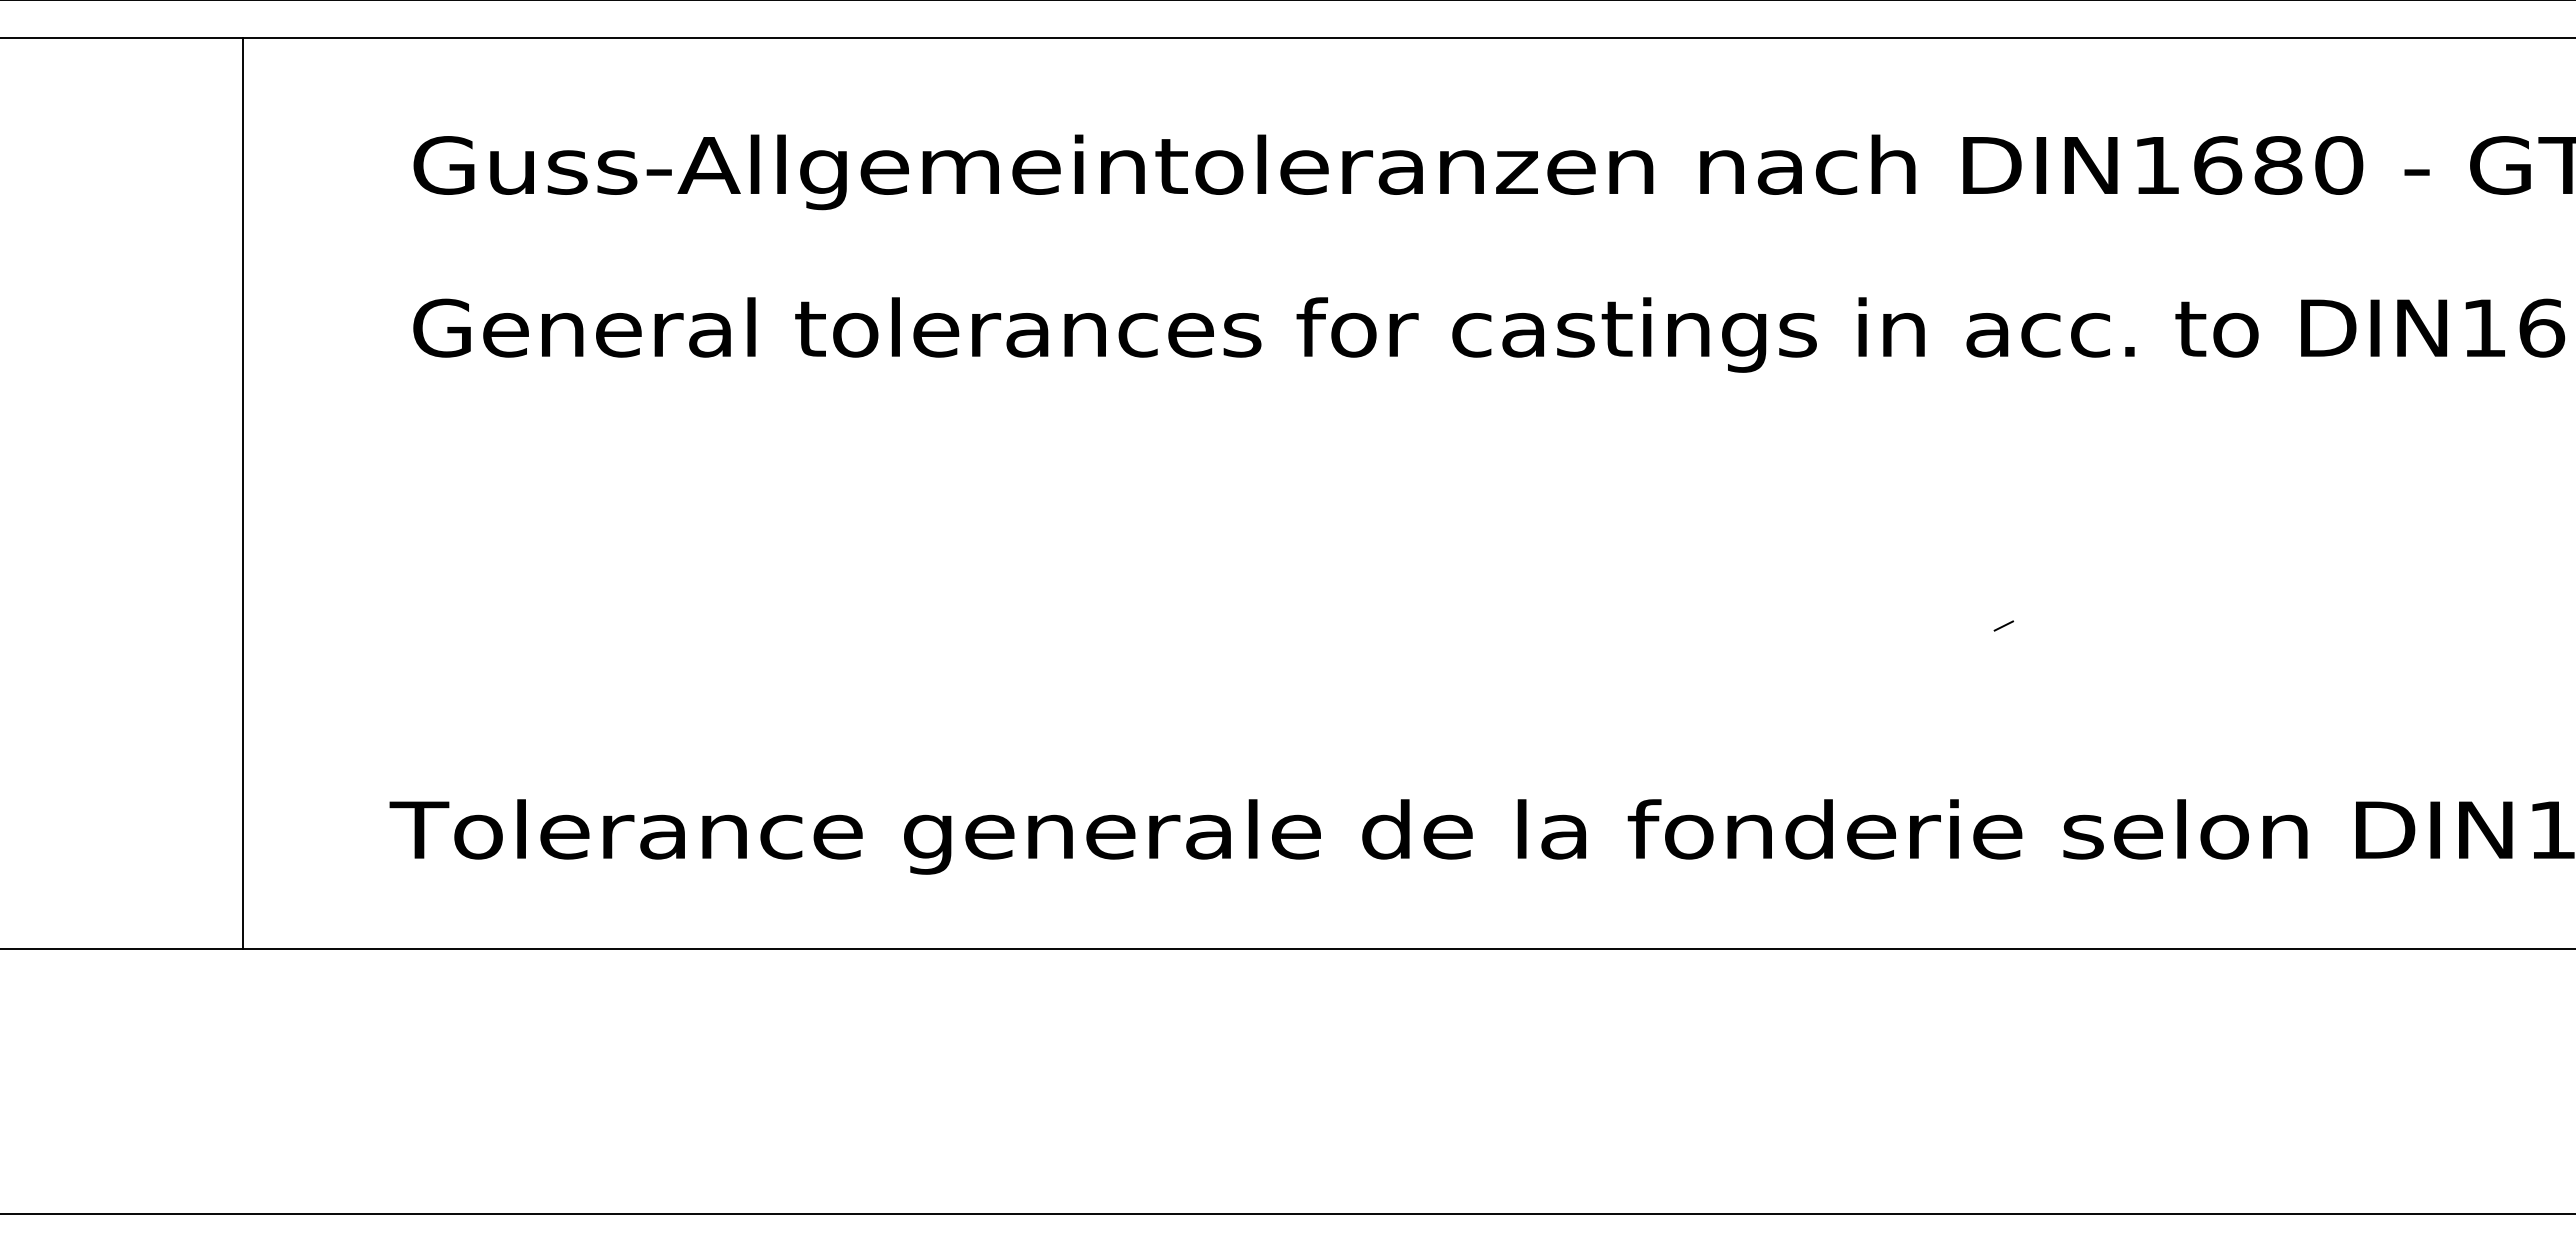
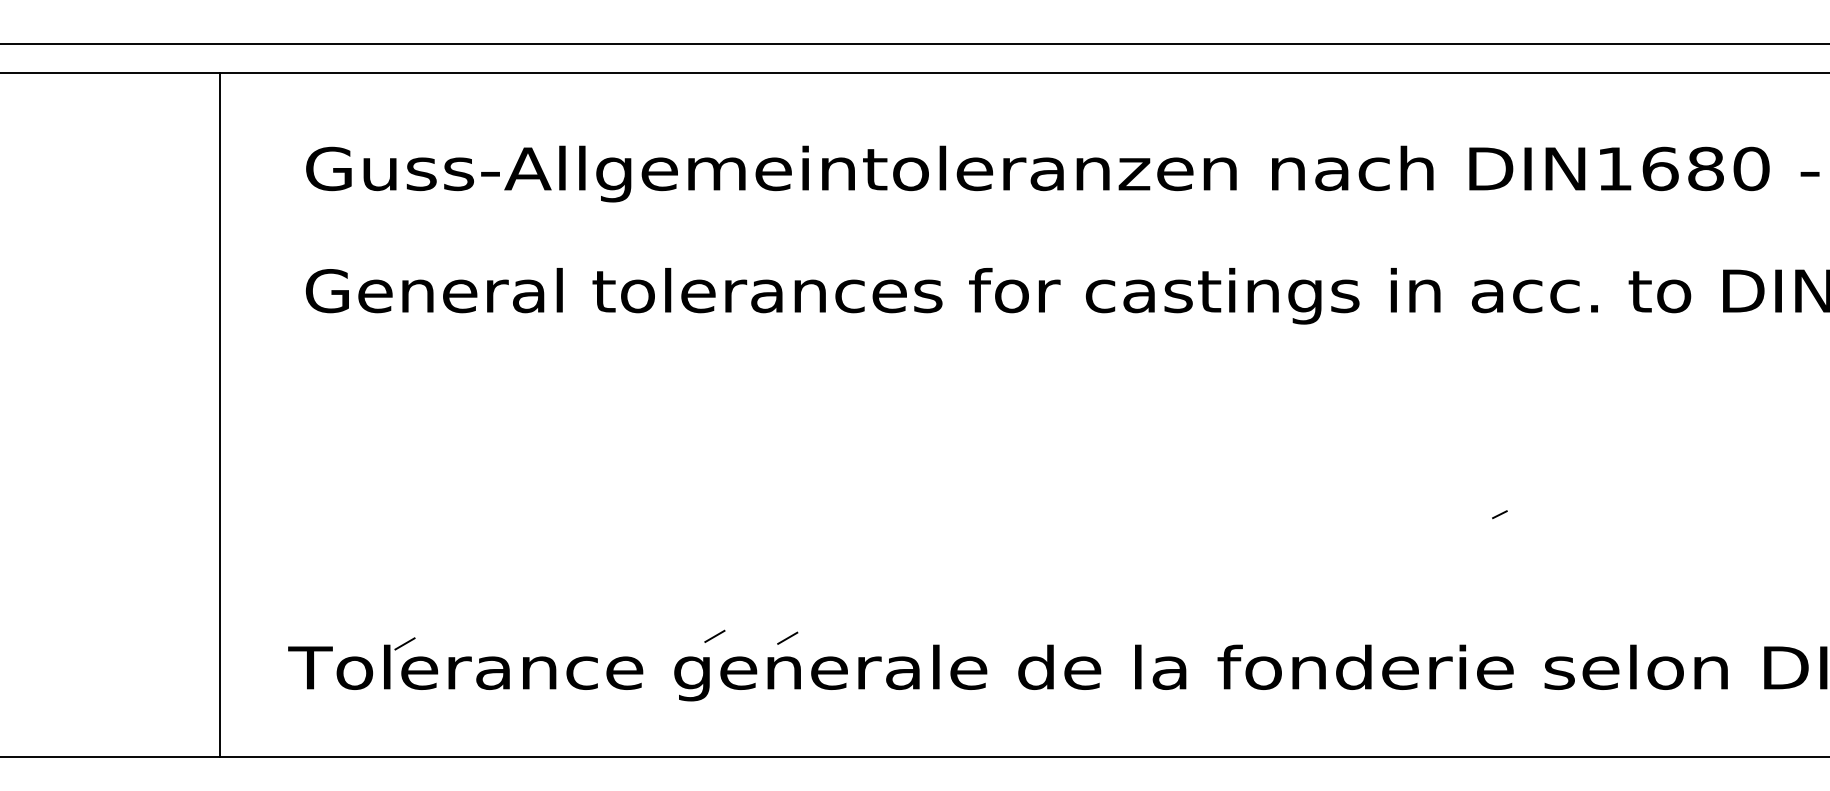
line: (243, 492) -> (220, 414), moved
line: (957, 787) -> (714, 635), added
line: (1054, 790) -> (787, 638), added
line: (545, 797) -> (405, 643), added

